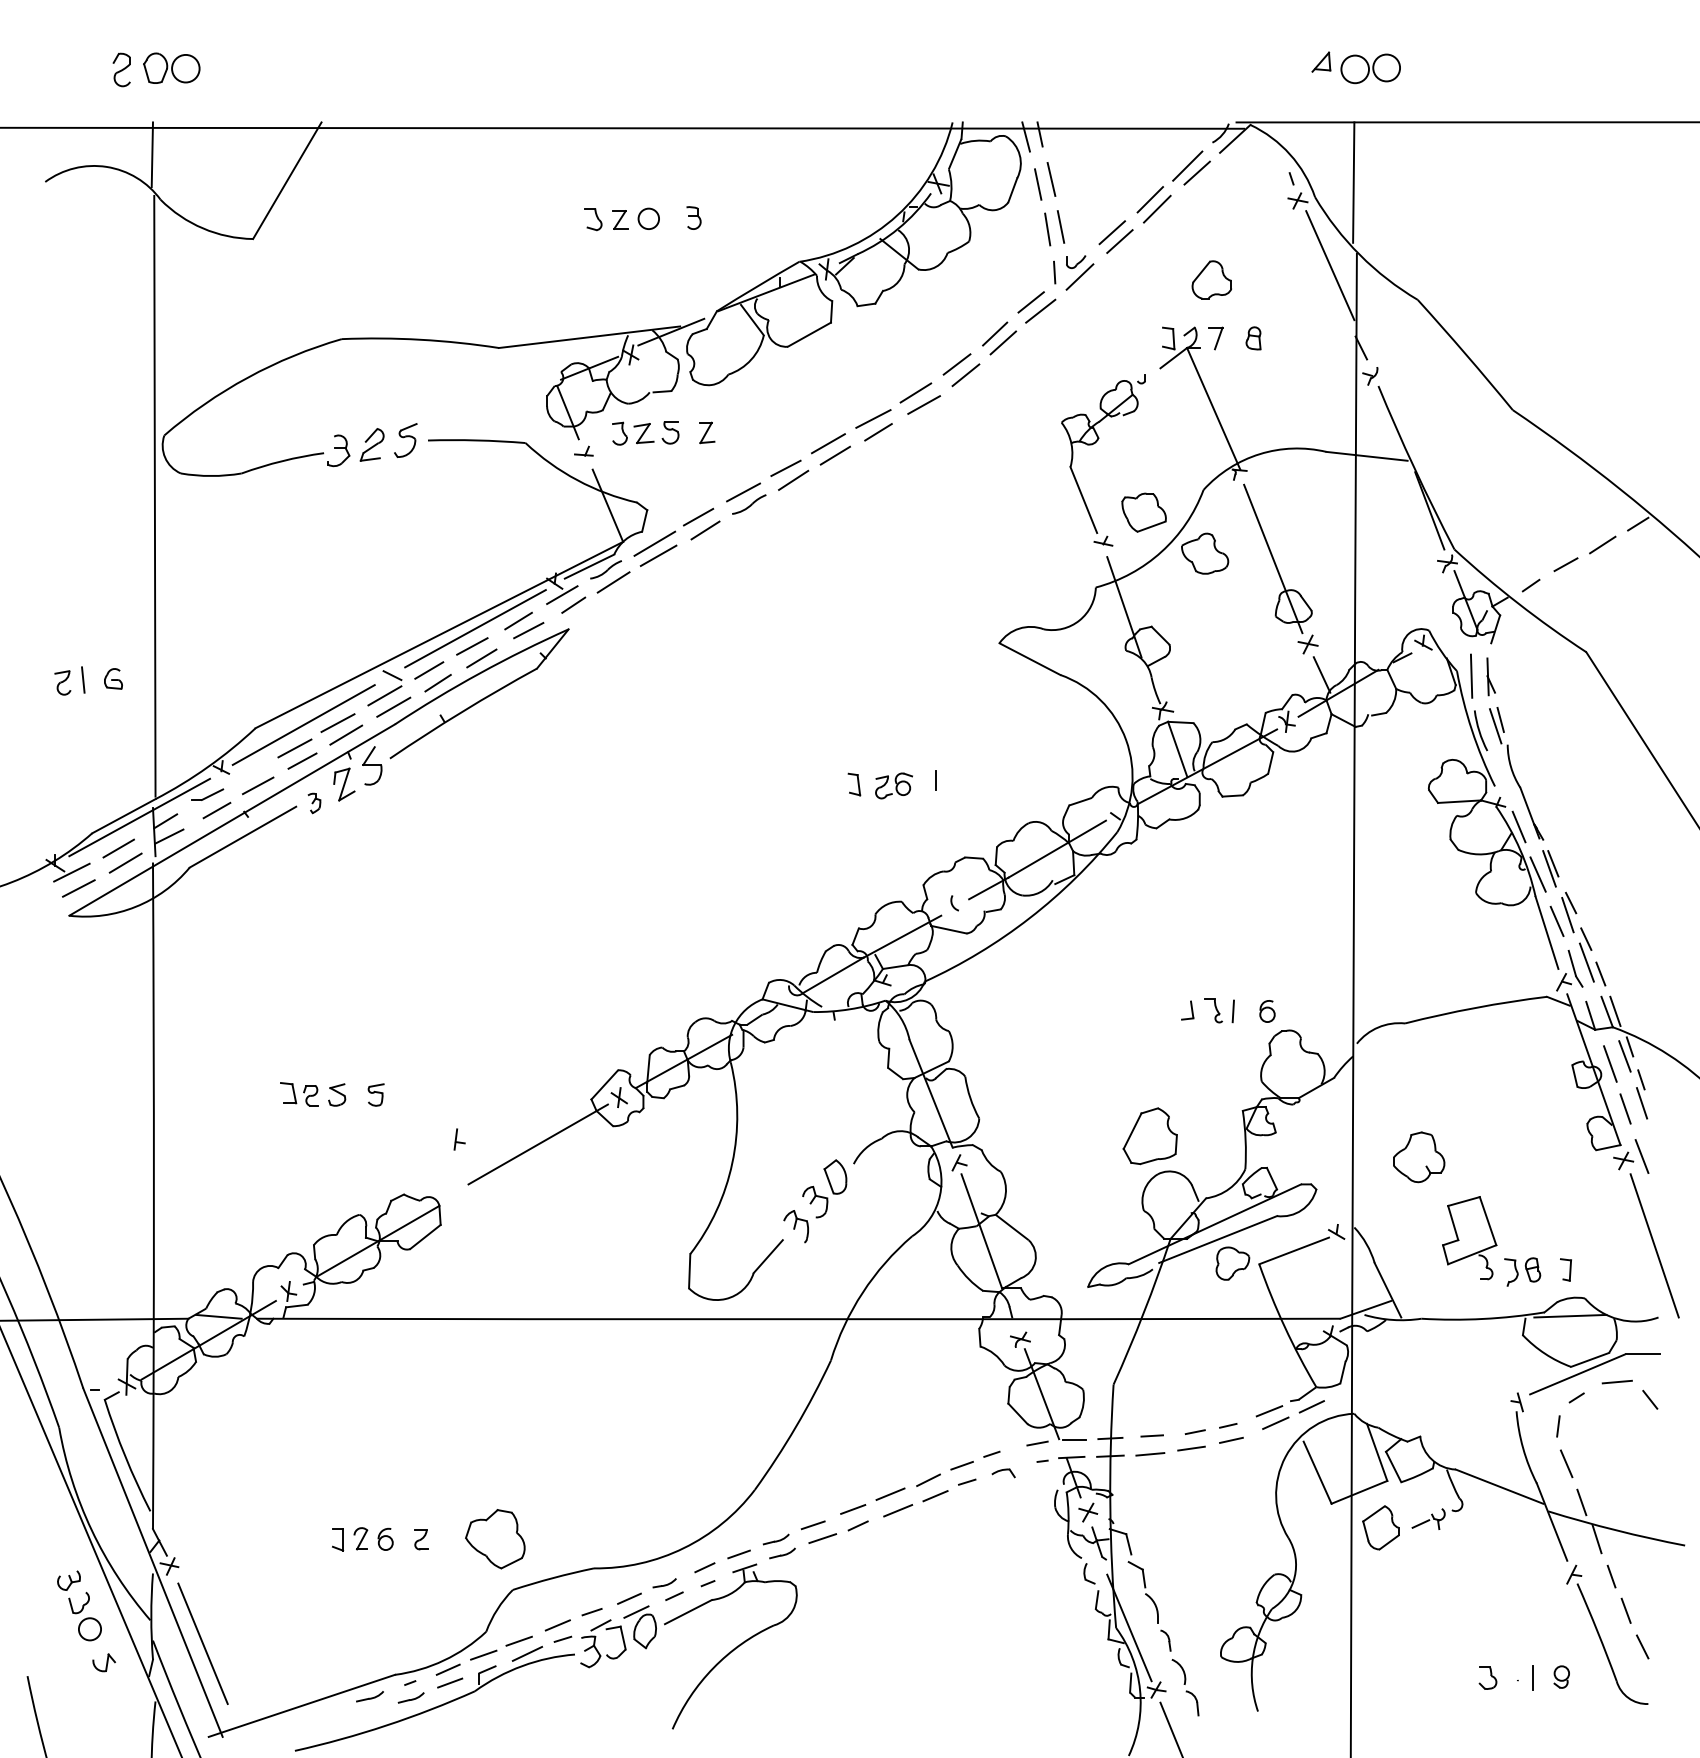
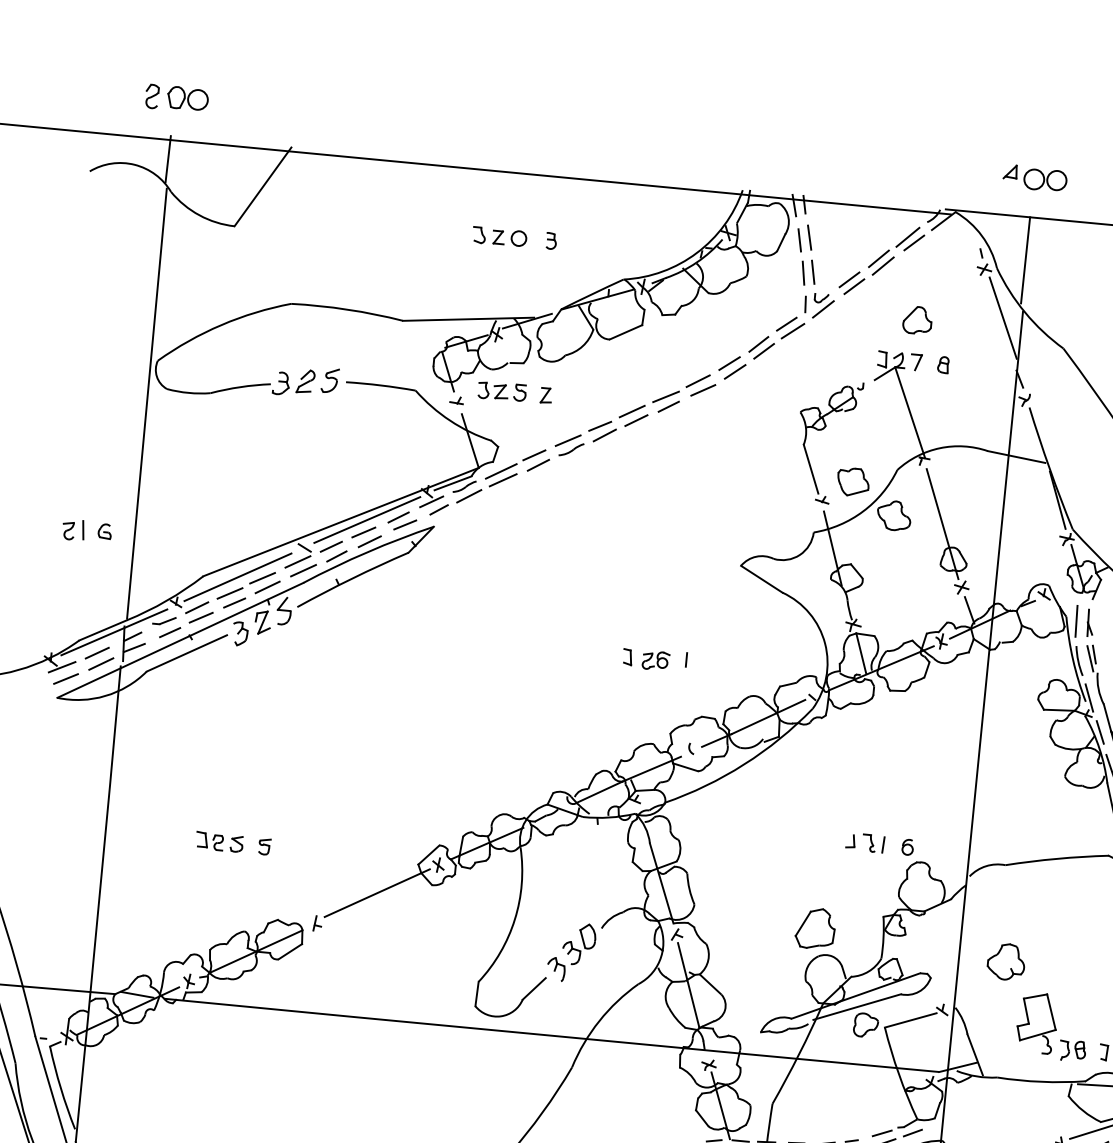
line: (250, 772) -> (196, 607), added
line: (1499, 780) -> (1089, 697), added
part: (314, 803) -> (240, 634), size x1.67
part: (459, 1139) -> (317, 923), moved

